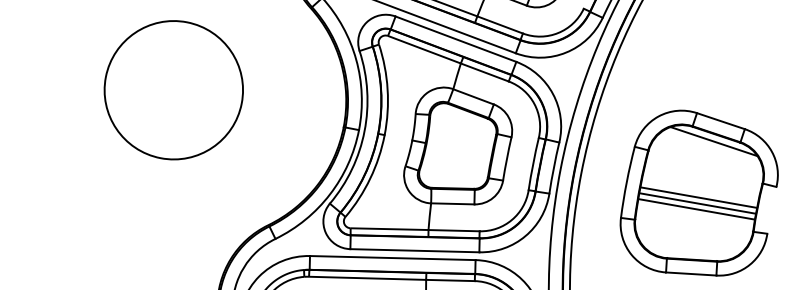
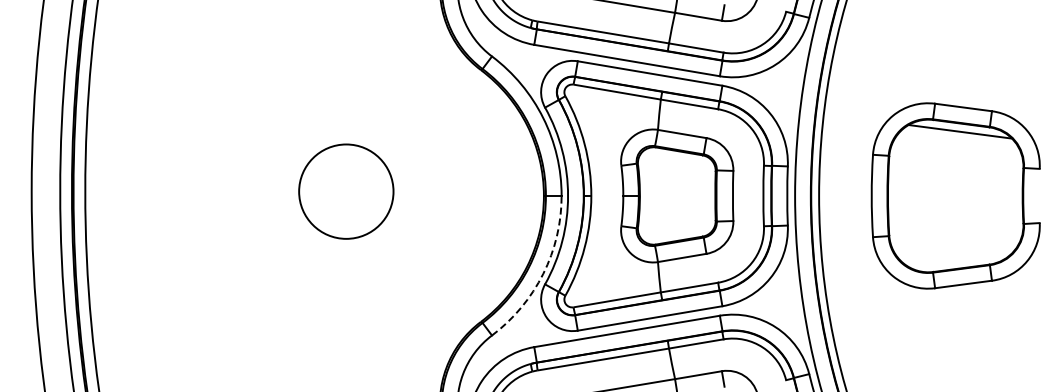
circle: (173, 89) -> (345, 191), size x0.6
arc: (330, 194) -> (543, 273), solid -> dashed
line: (698, 197) -> (955, 197), removed
line: (697, 203) -> (955, 204), removed
line: (696, 208) -> (955, 210), removed

